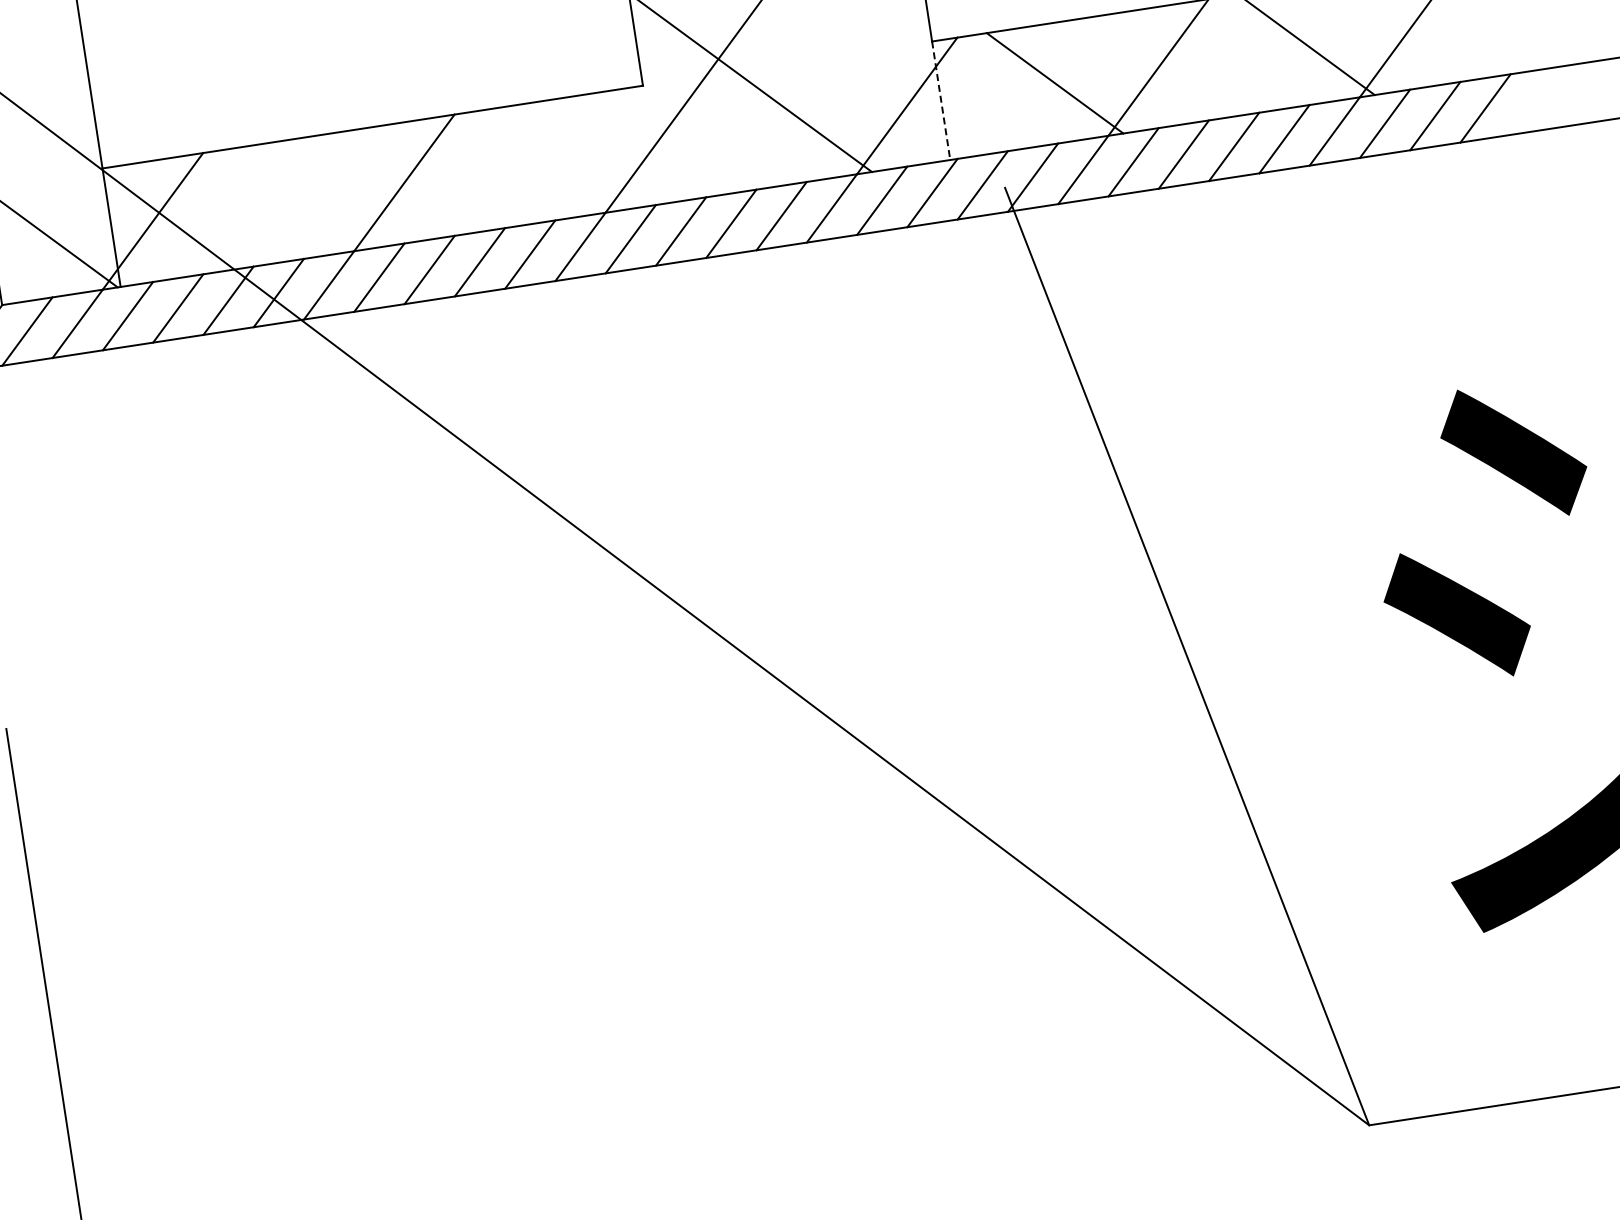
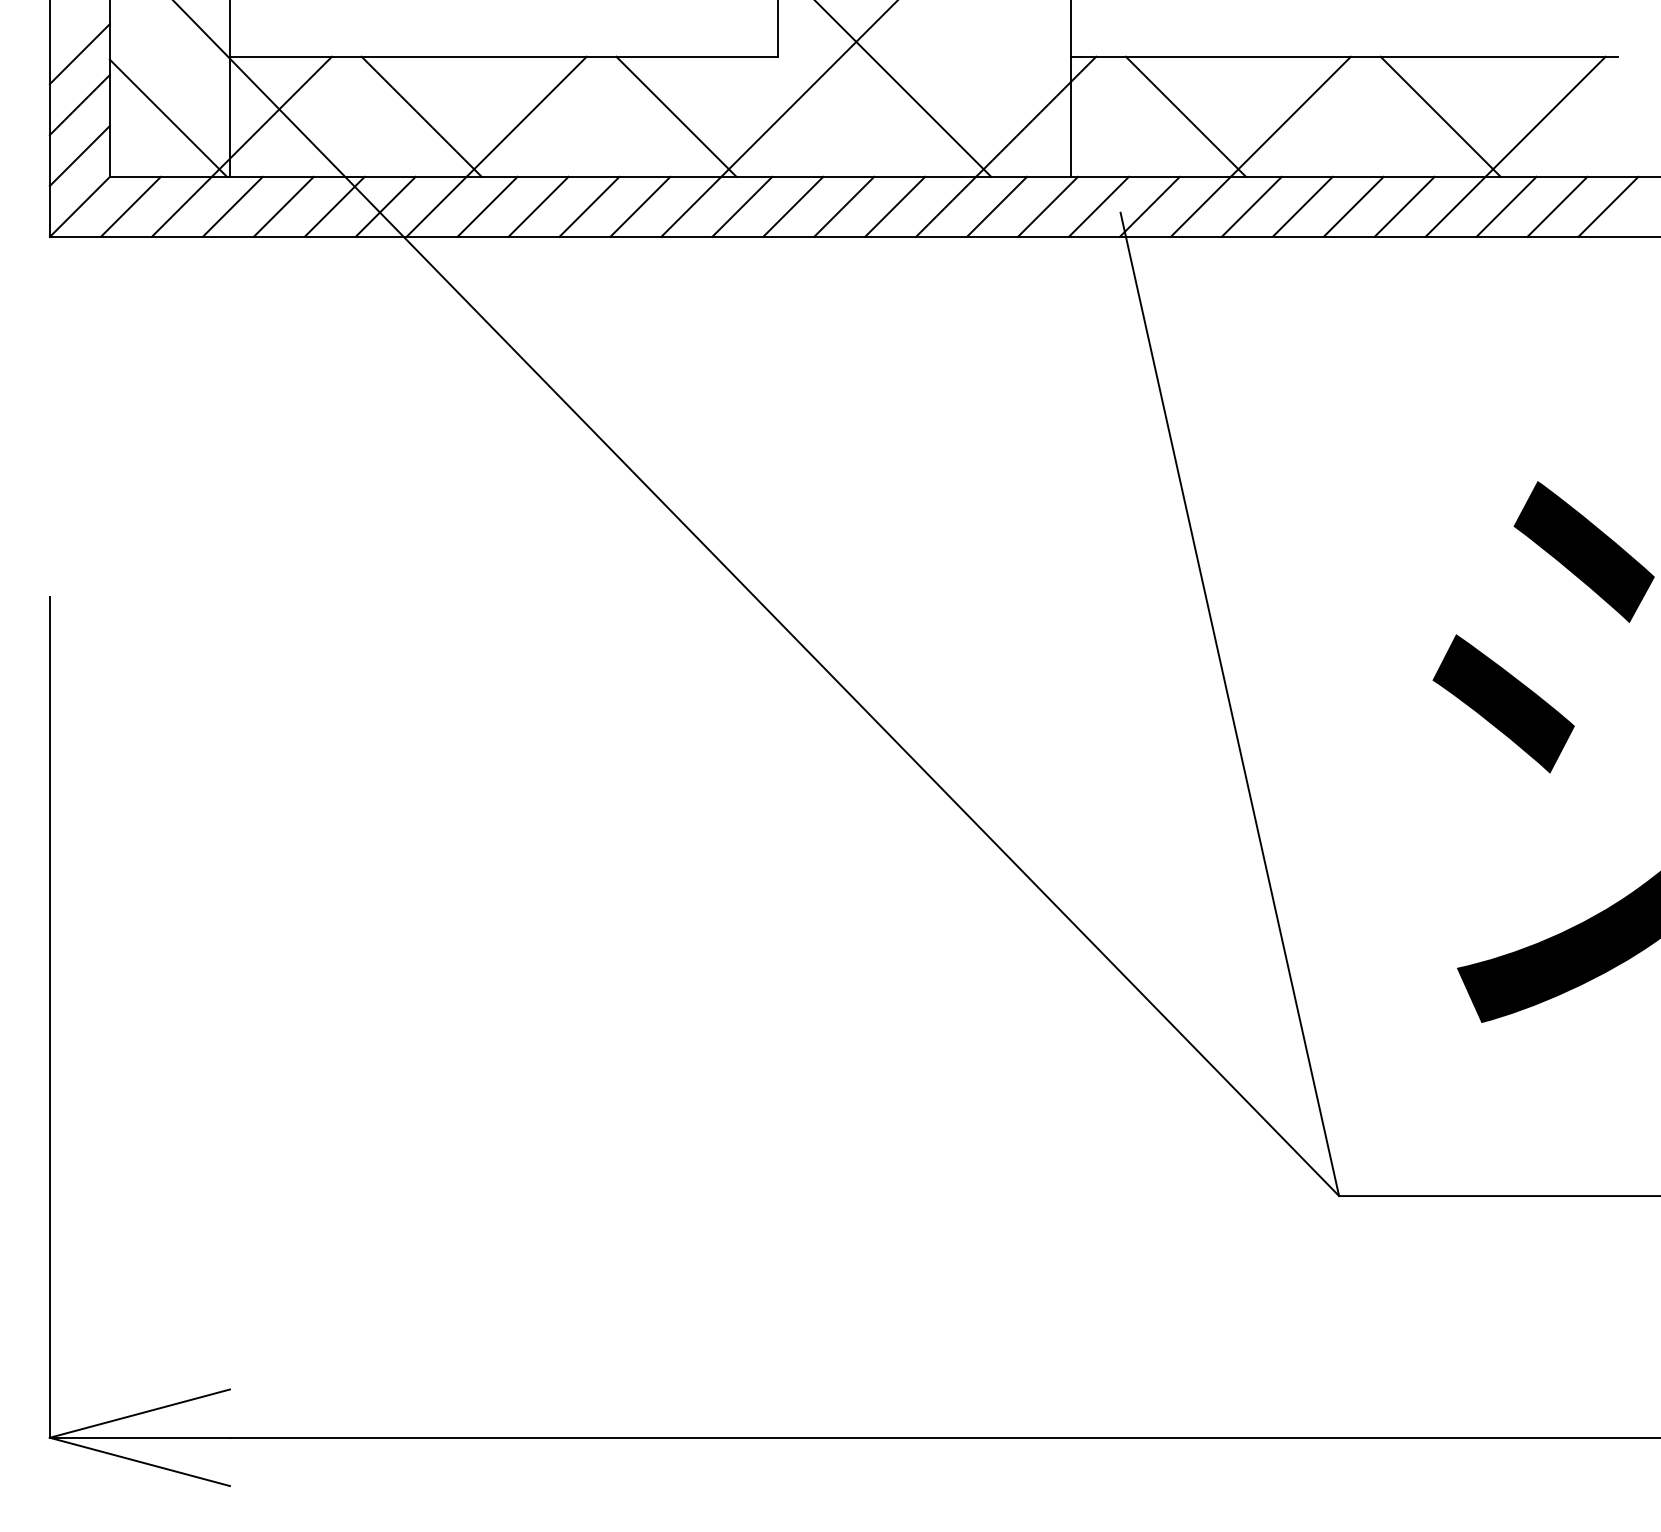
line: (941, 101) -> (1070, 117), dashed -> solid
line: (552, 159) -> (676, 116), added
line: (300, 198) -> (421, 116), added

